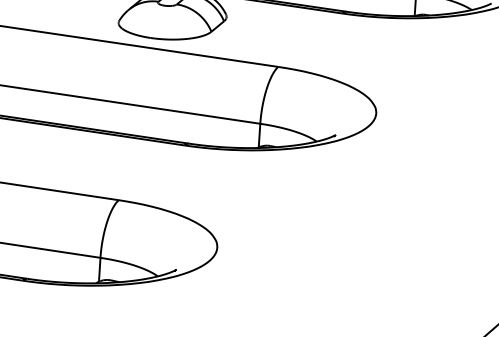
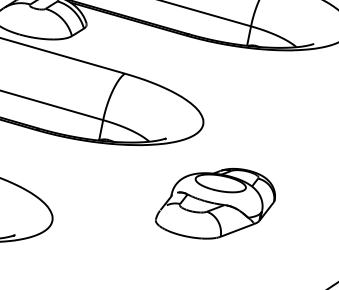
part: (403, 202) -> (216, 203), added

